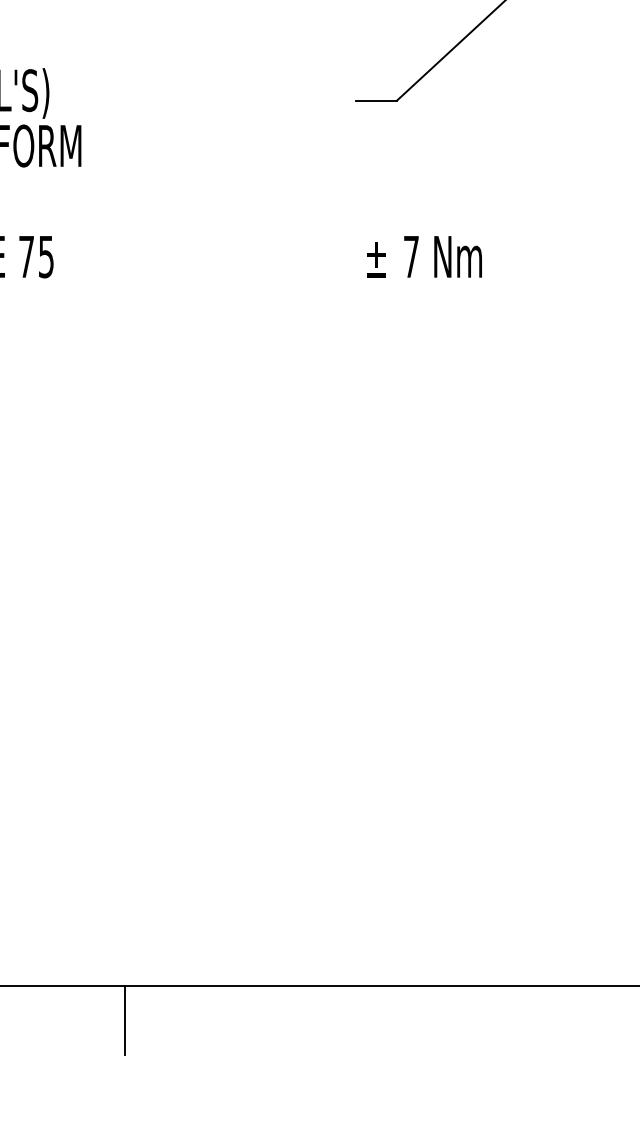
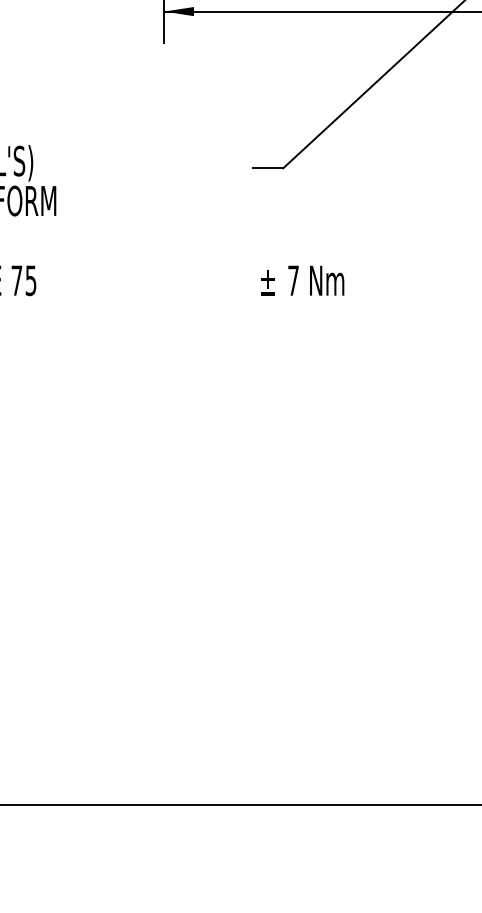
line: (124, 1020) -> (87, 829), removed

